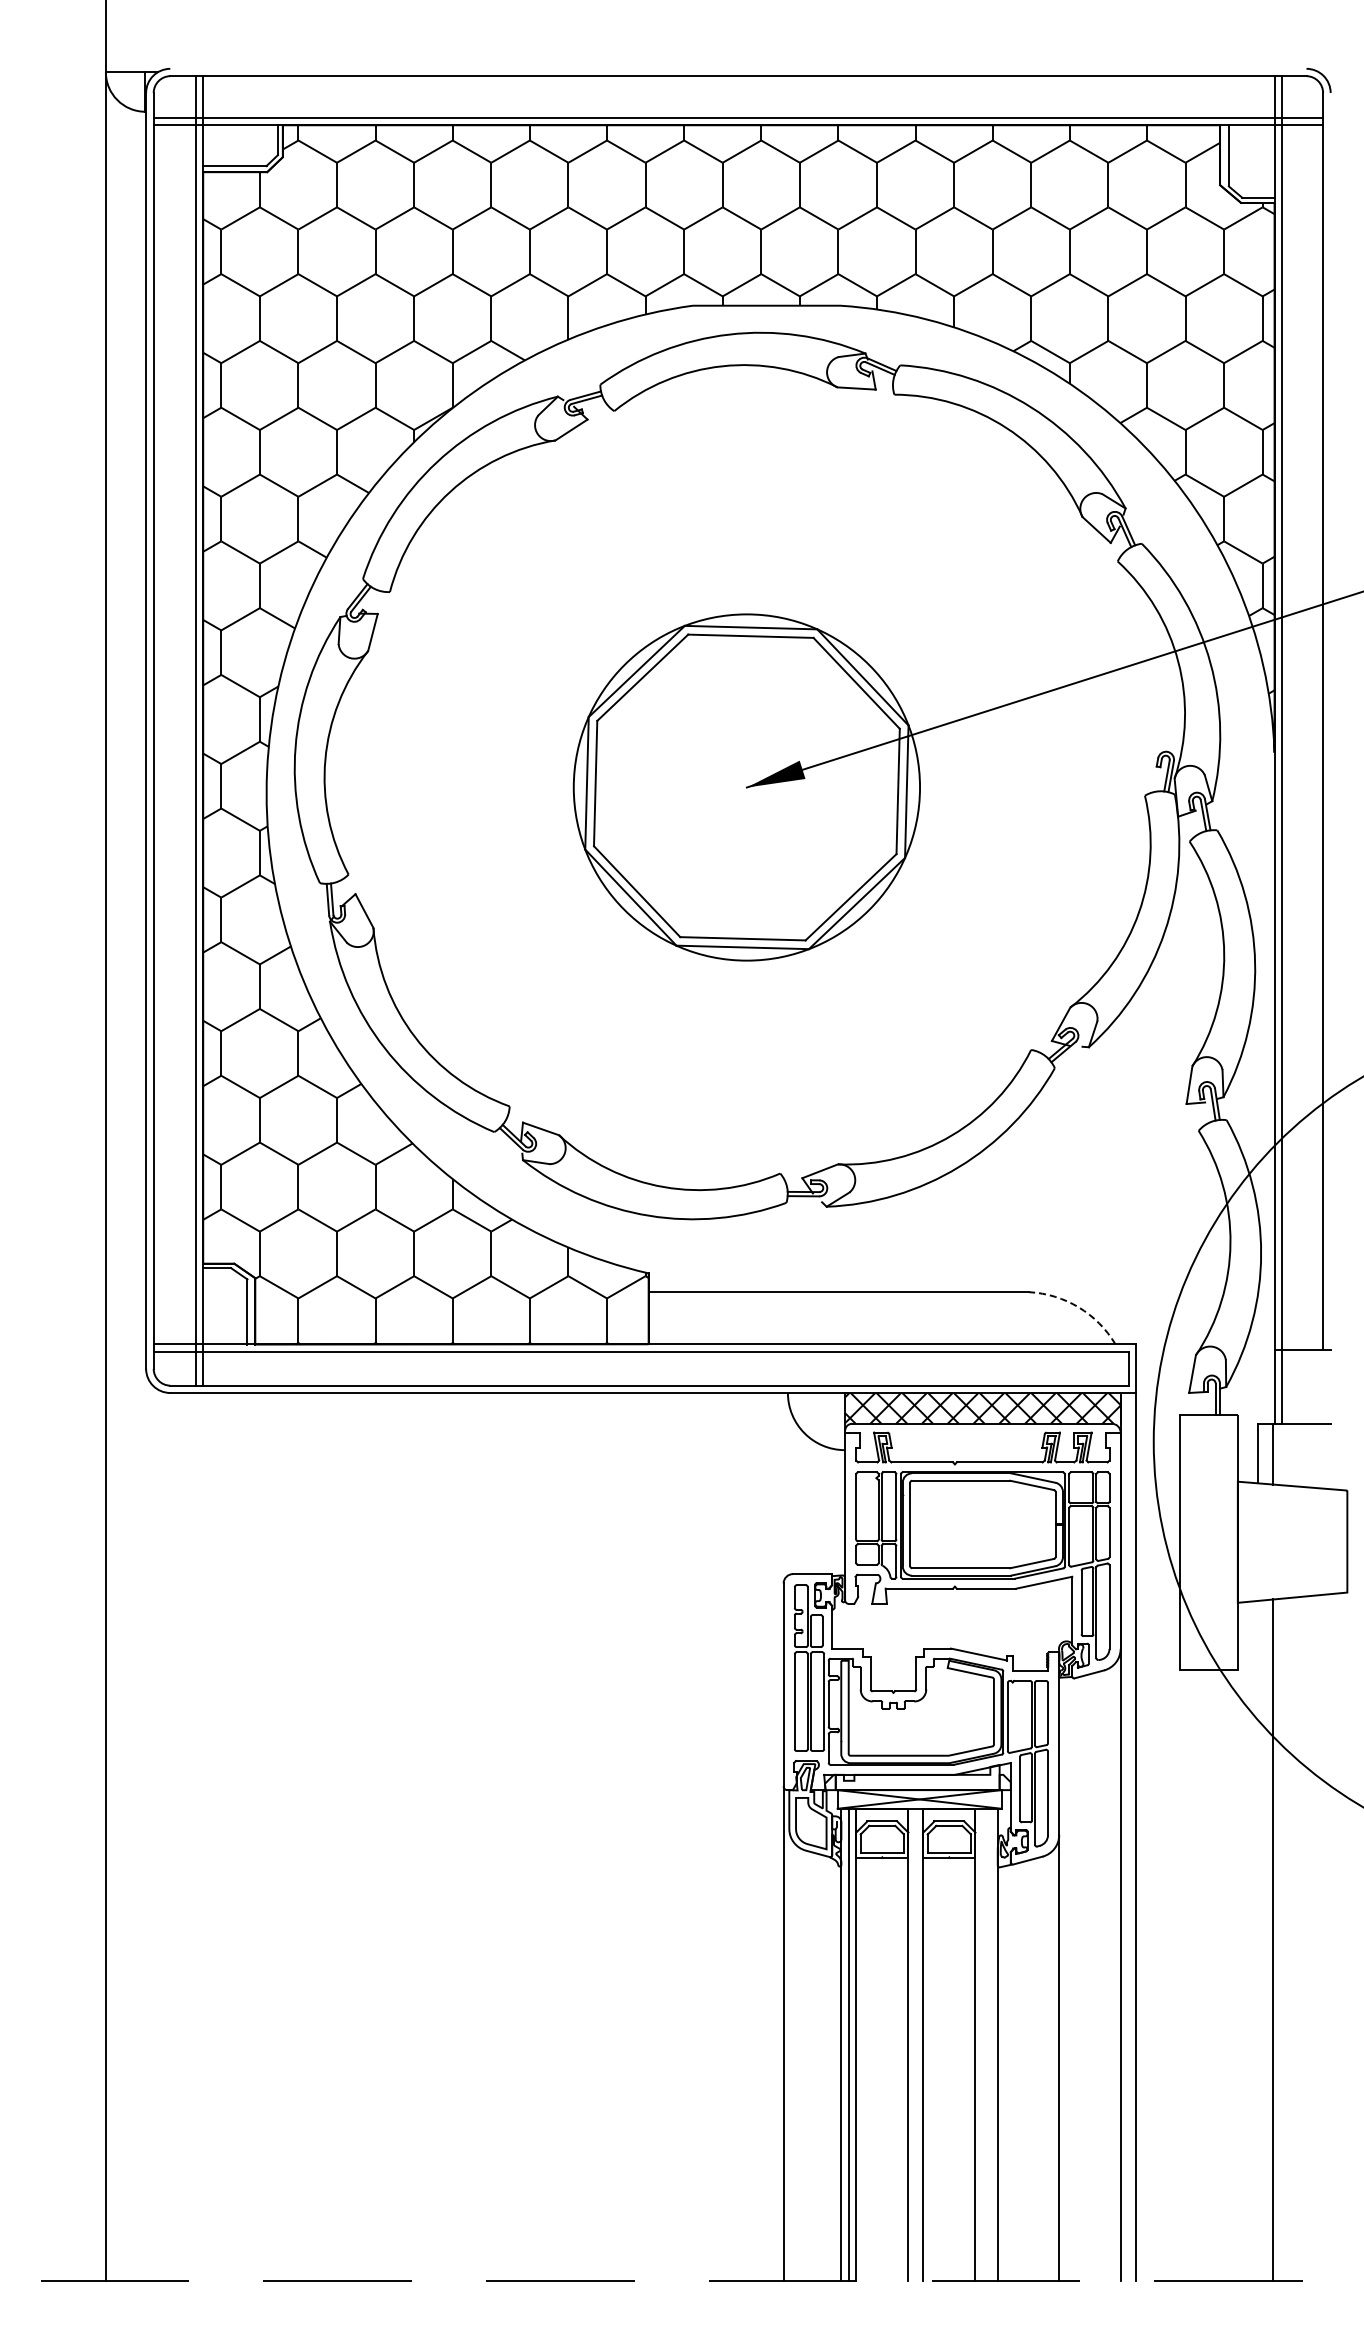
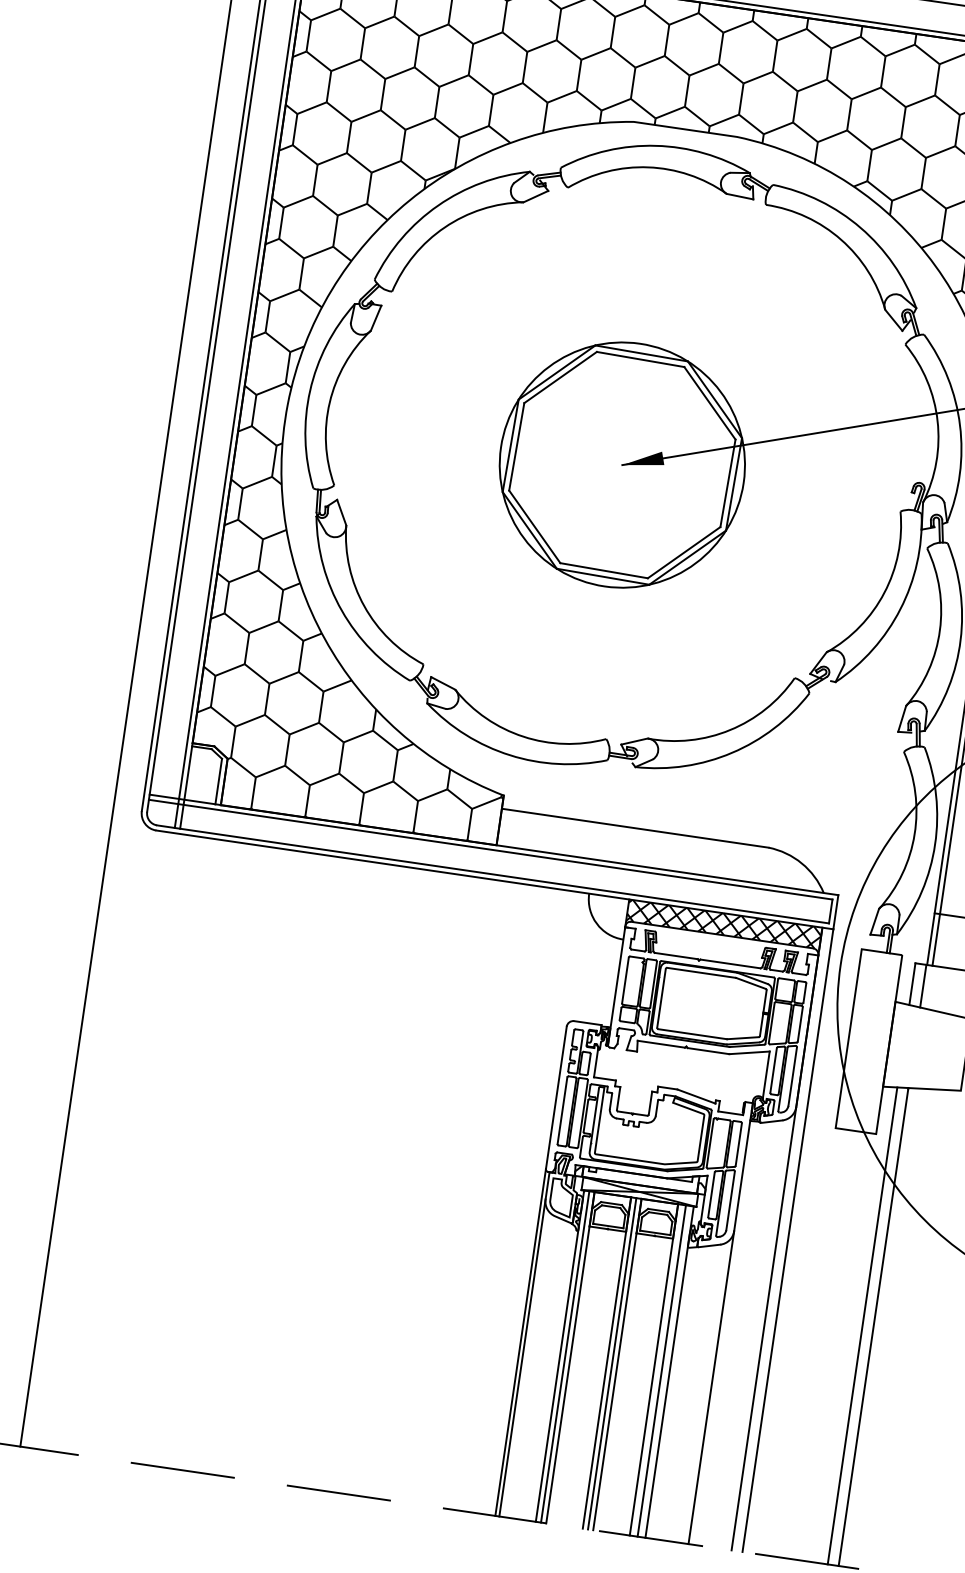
arc: (1078, 1307) -> (801, 863), dashed -> solid
line: (1257, 1940) -> (862, 1325), added
line: (915, 2044) -> (612, 1363), added
line: (986, 2044) -> (661, 1370), added
line: (789, 2055) -> (522, 1358), added

